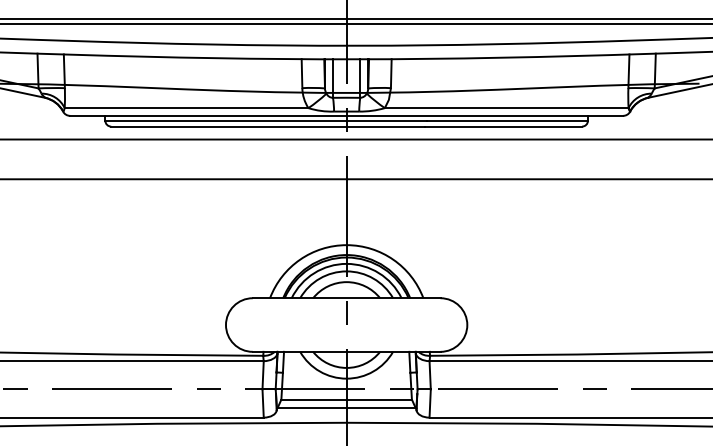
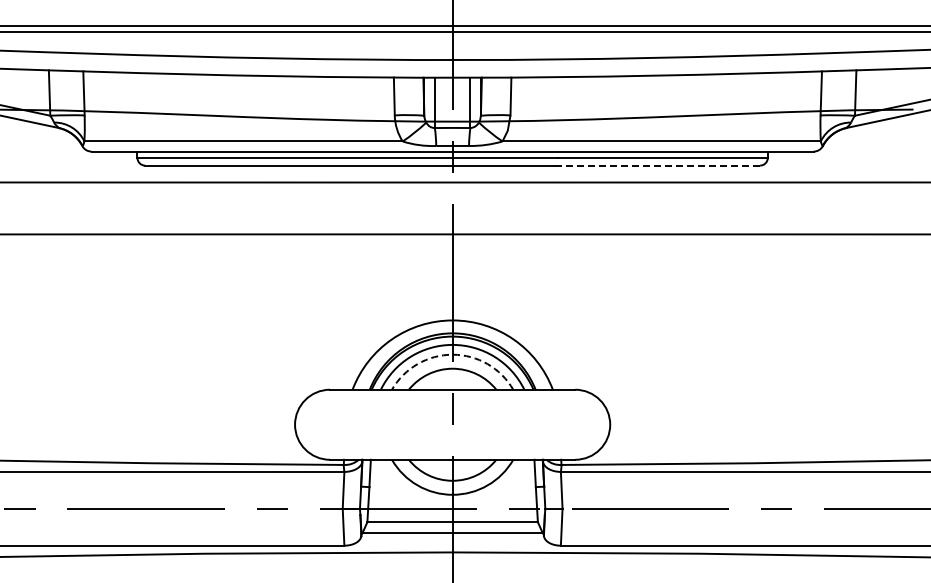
line: (503, 126) -> (657, 165), solid -> dashed
arc: (346, 271) -> (452, 354), solid -> dashed

